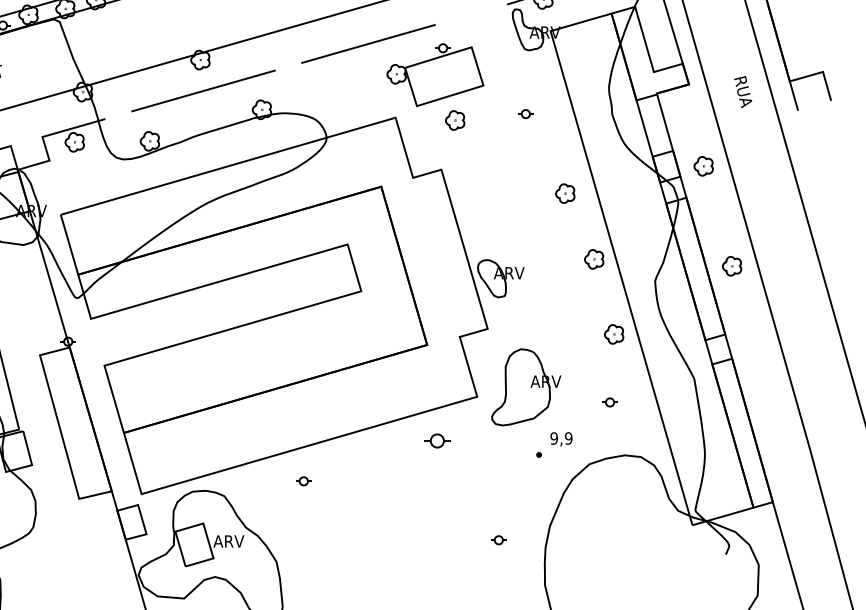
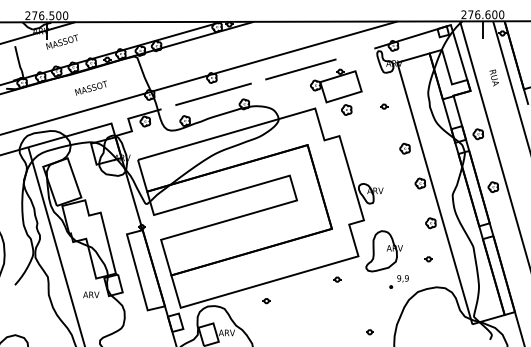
text: (741, 91) -> (493, 77), moved
part: (437, 440) -> (337, 279), size x0.62

